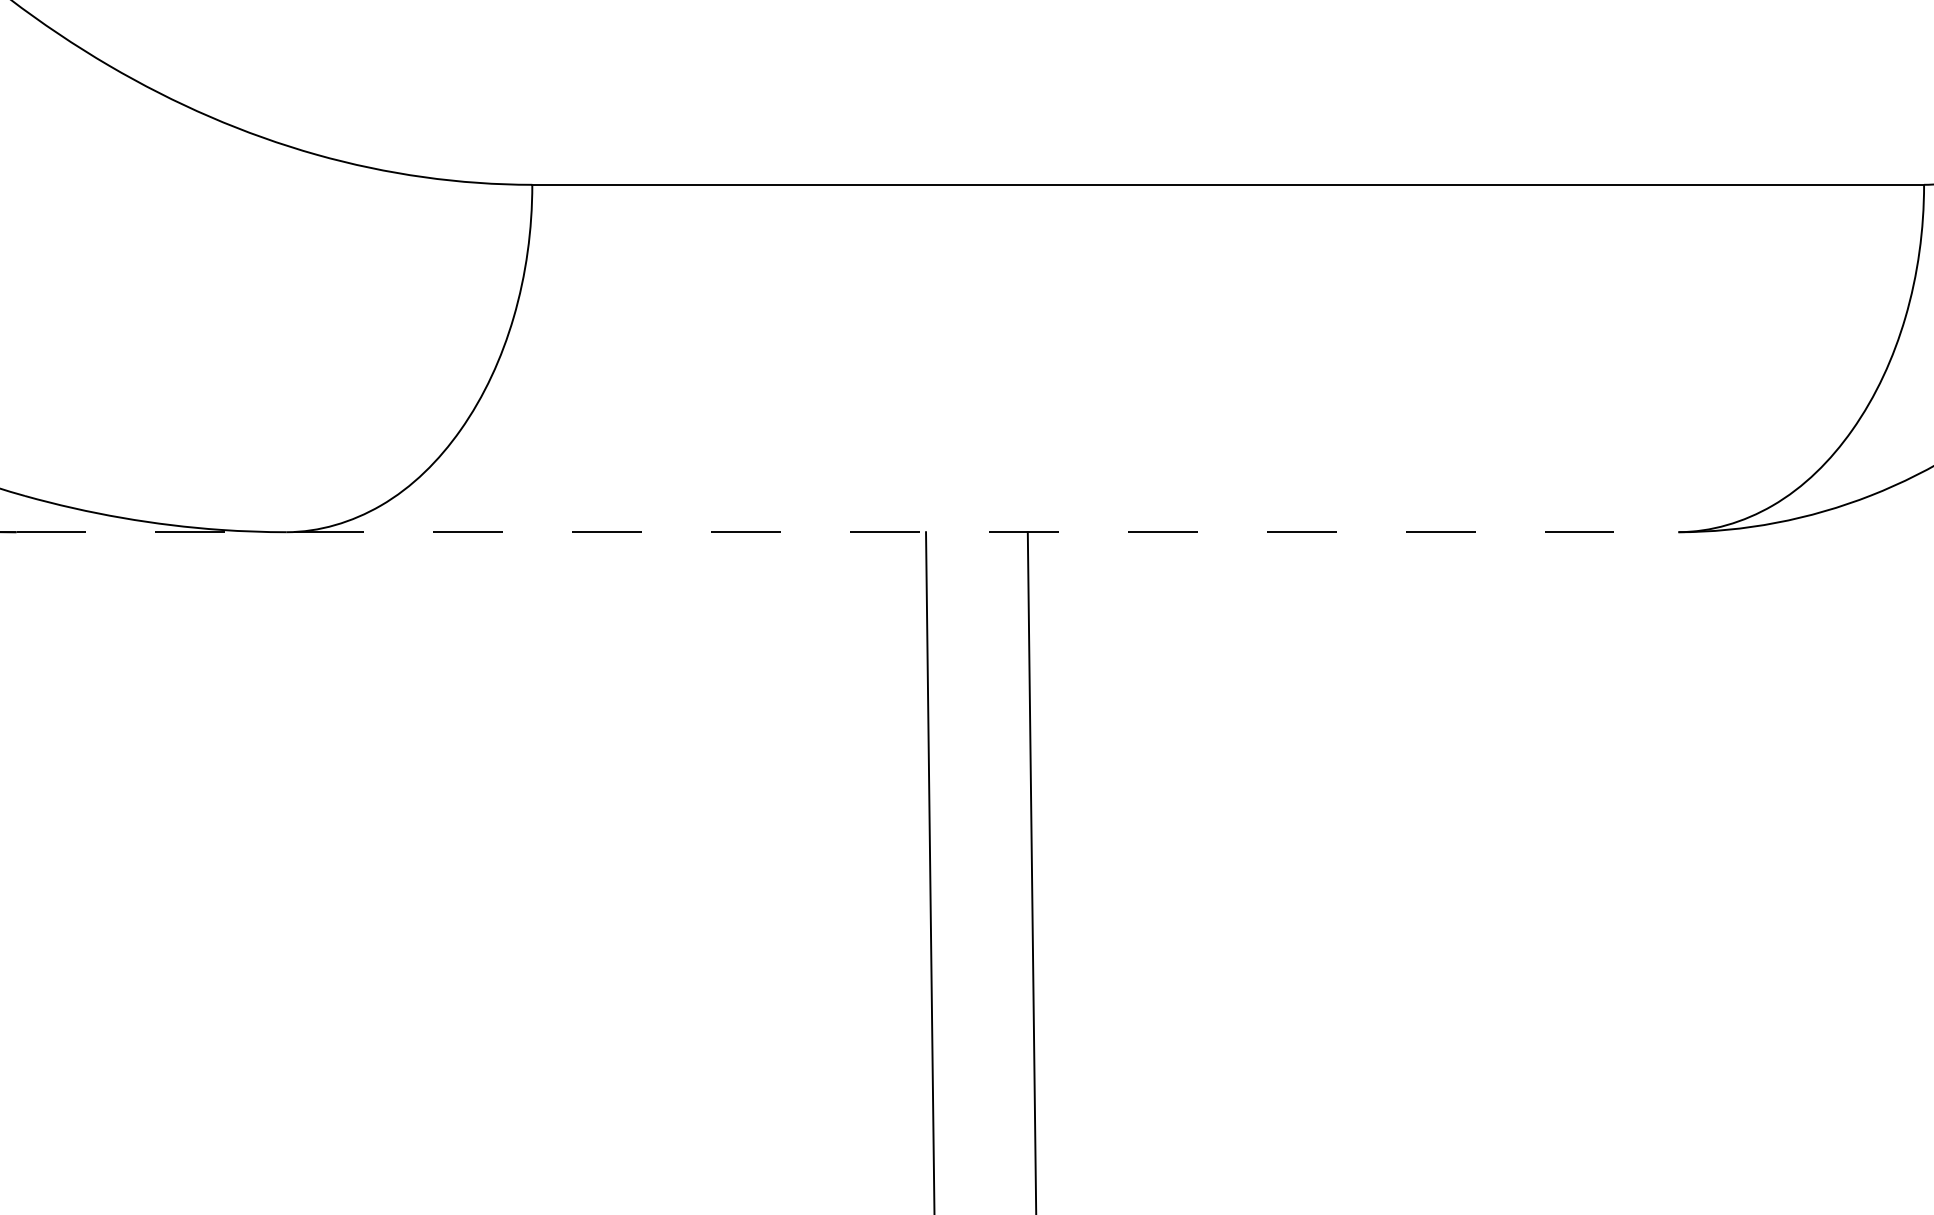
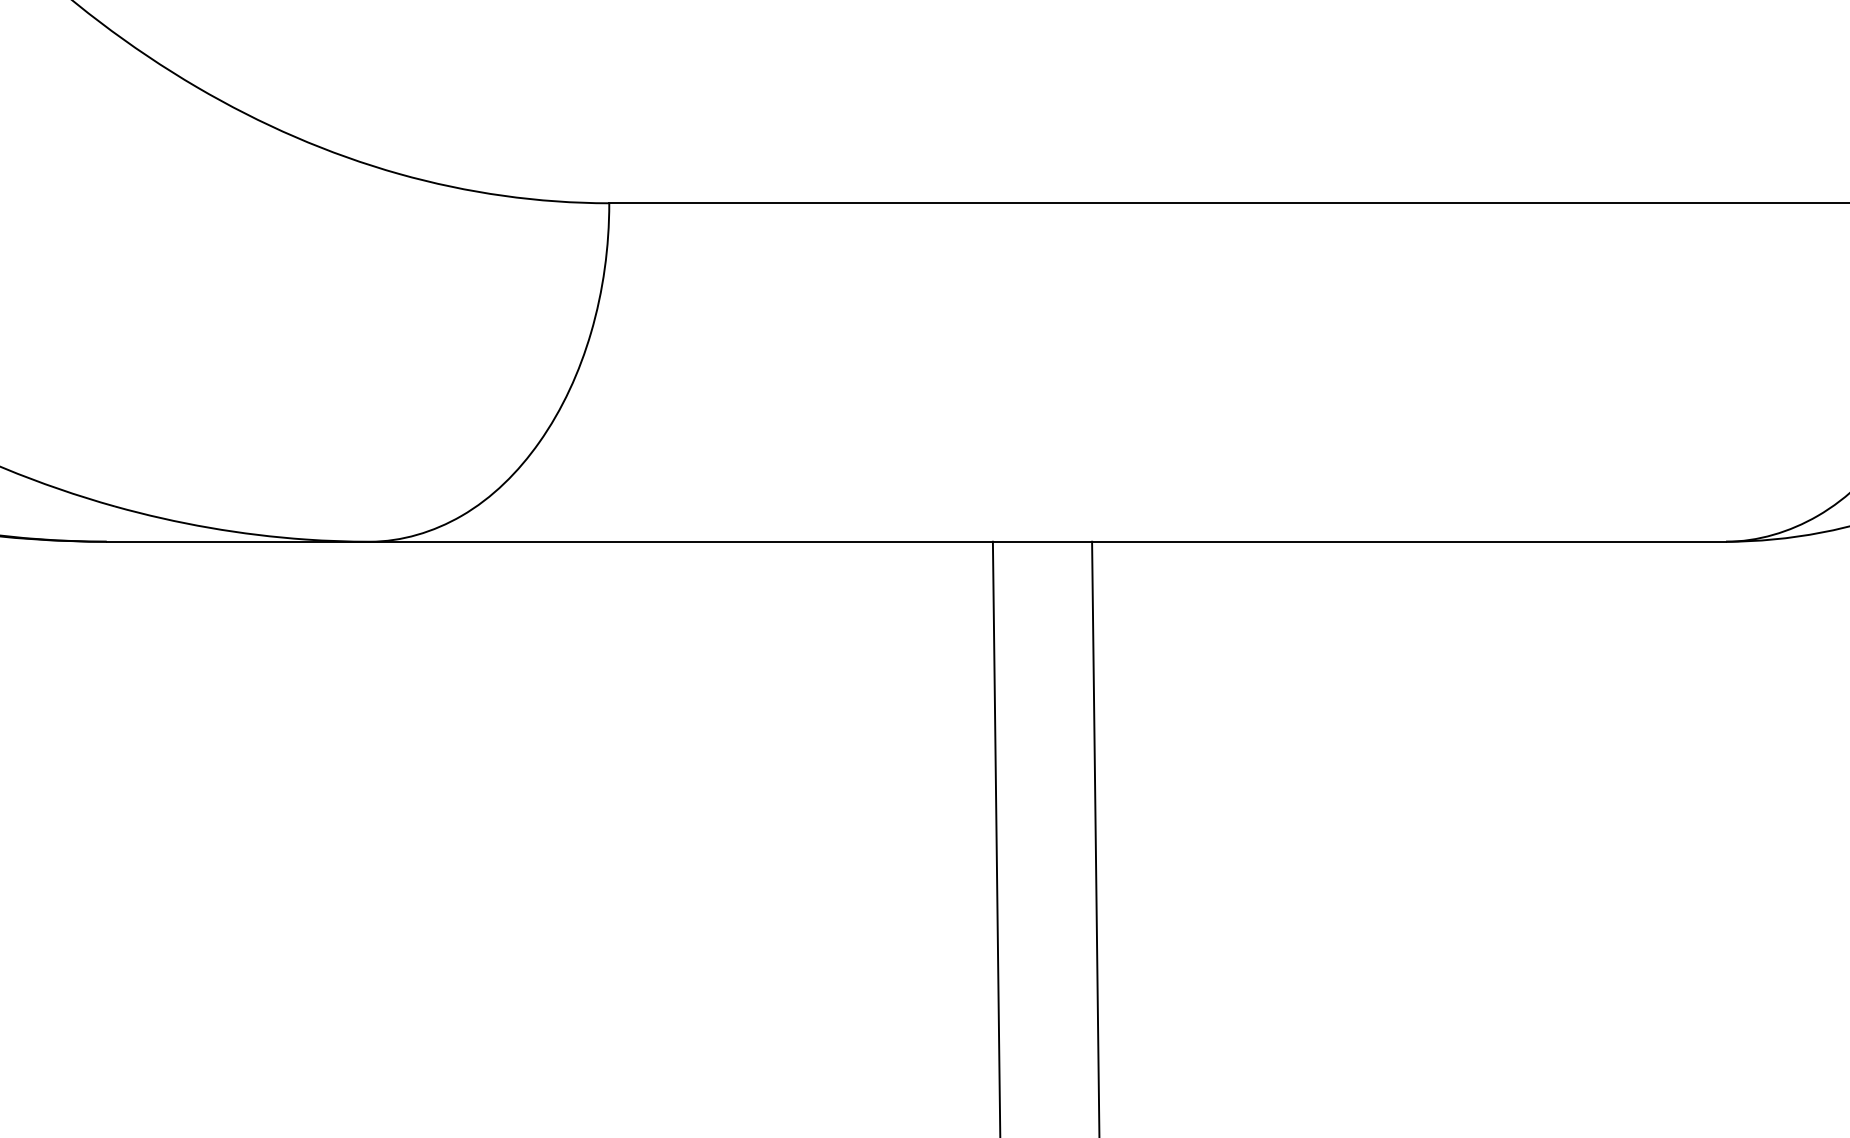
line: (847, 532) -> (916, 542), dashed -> solid

